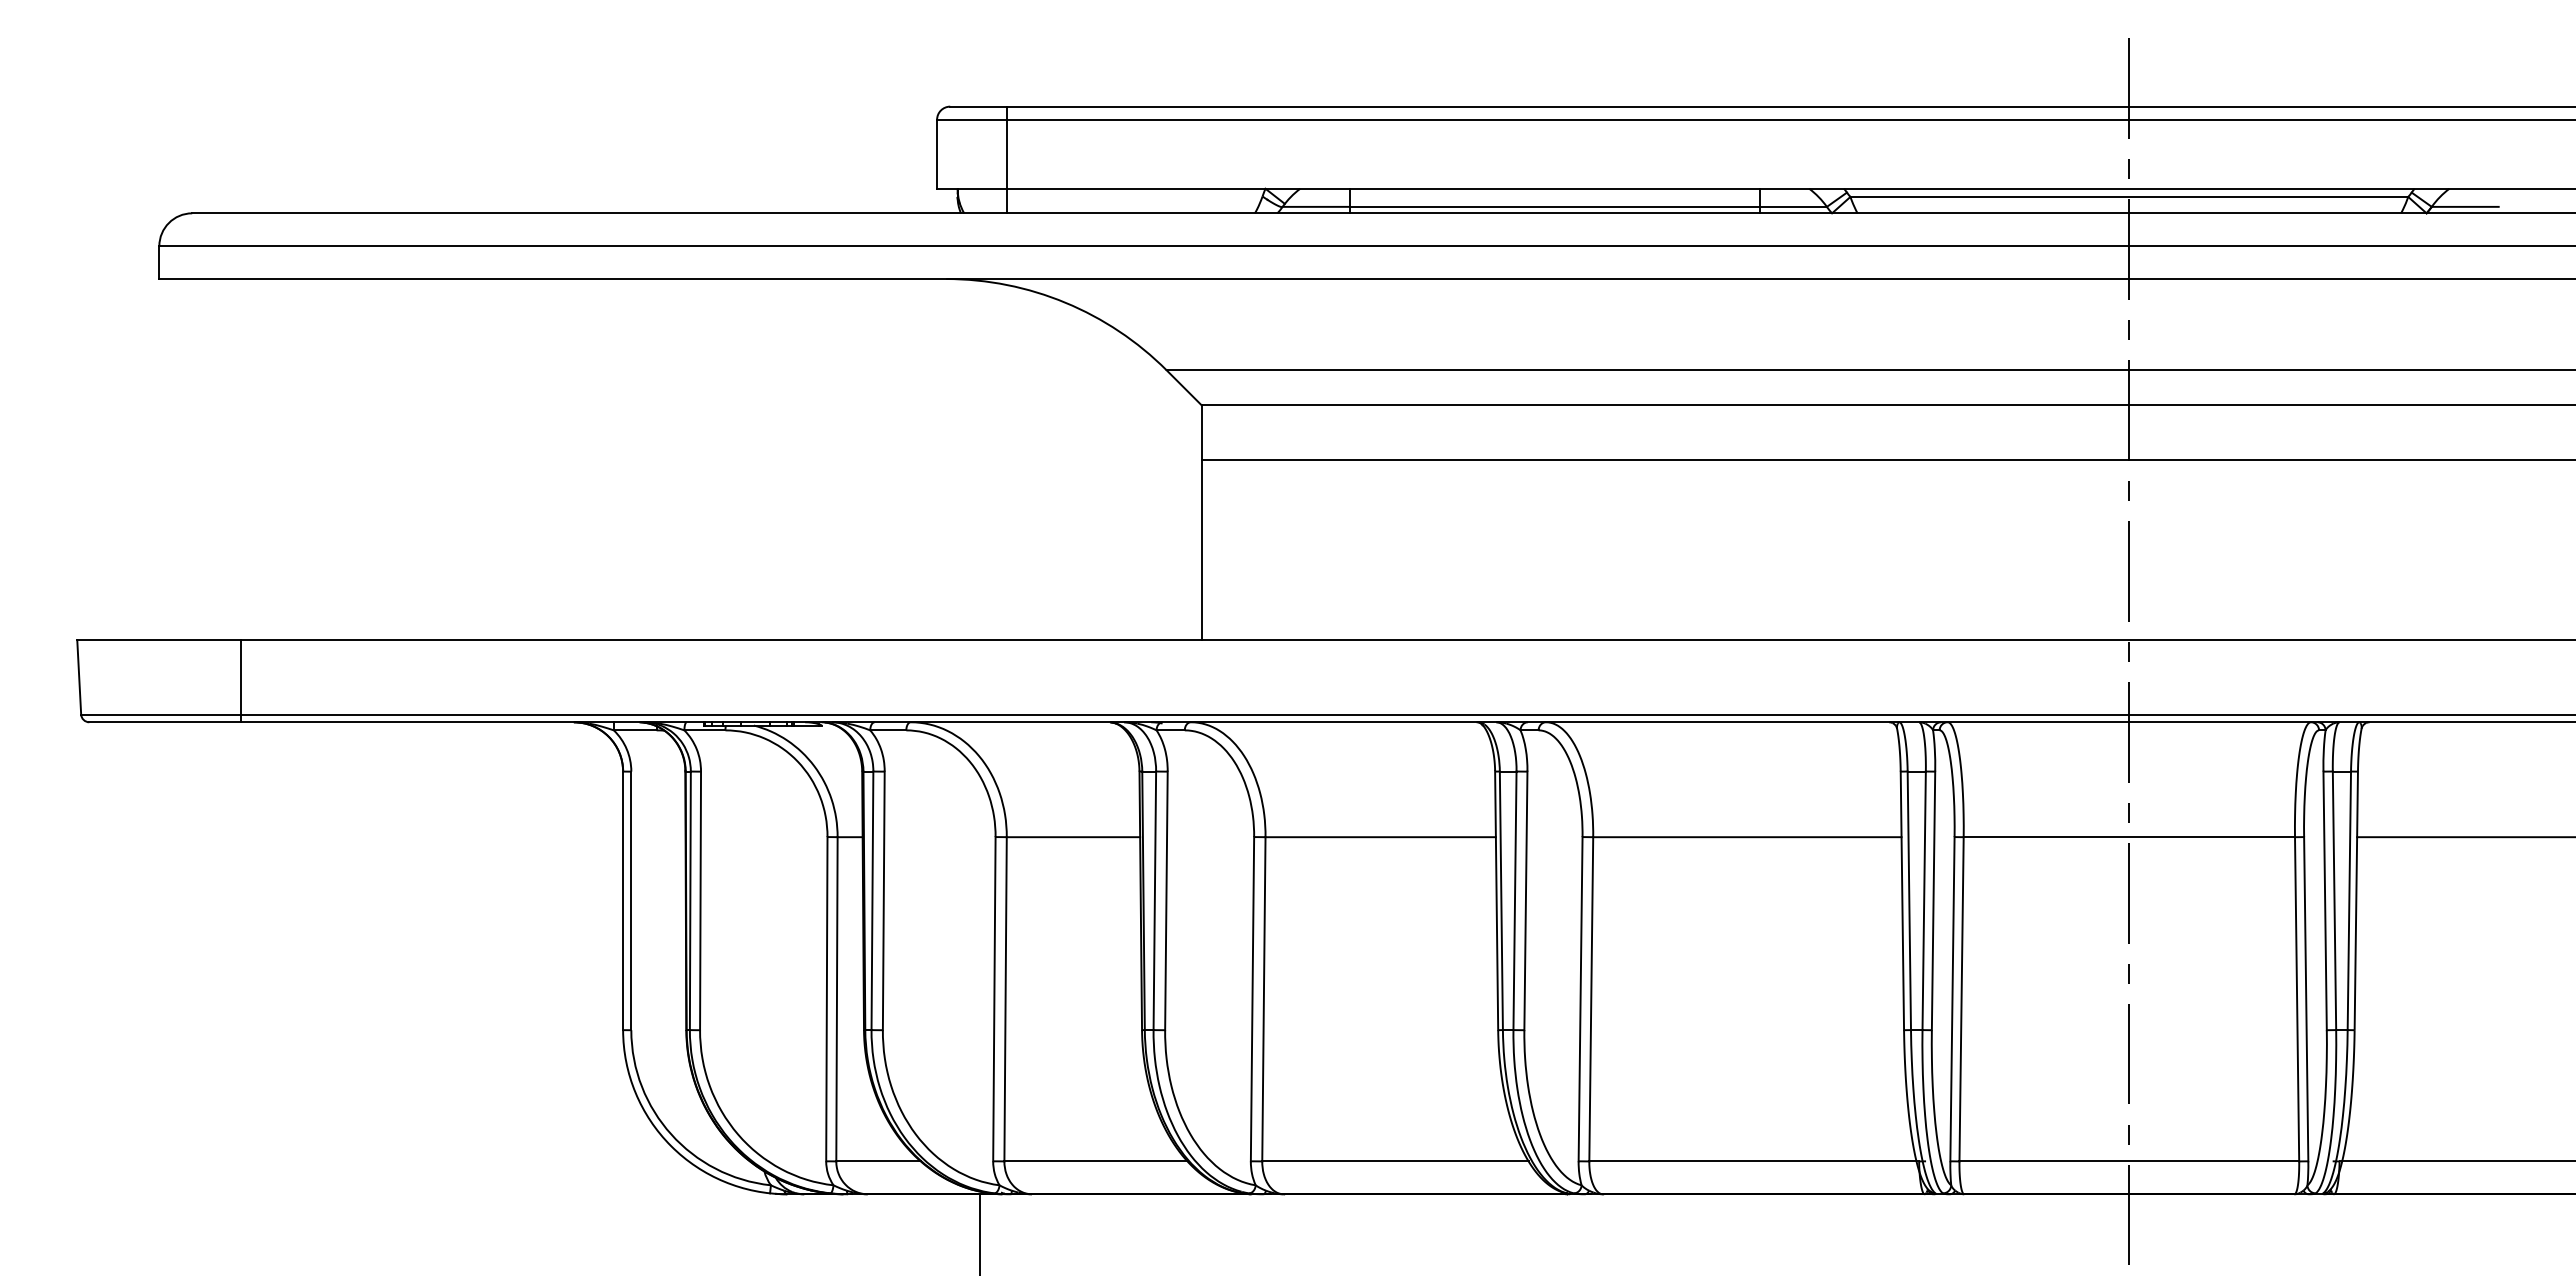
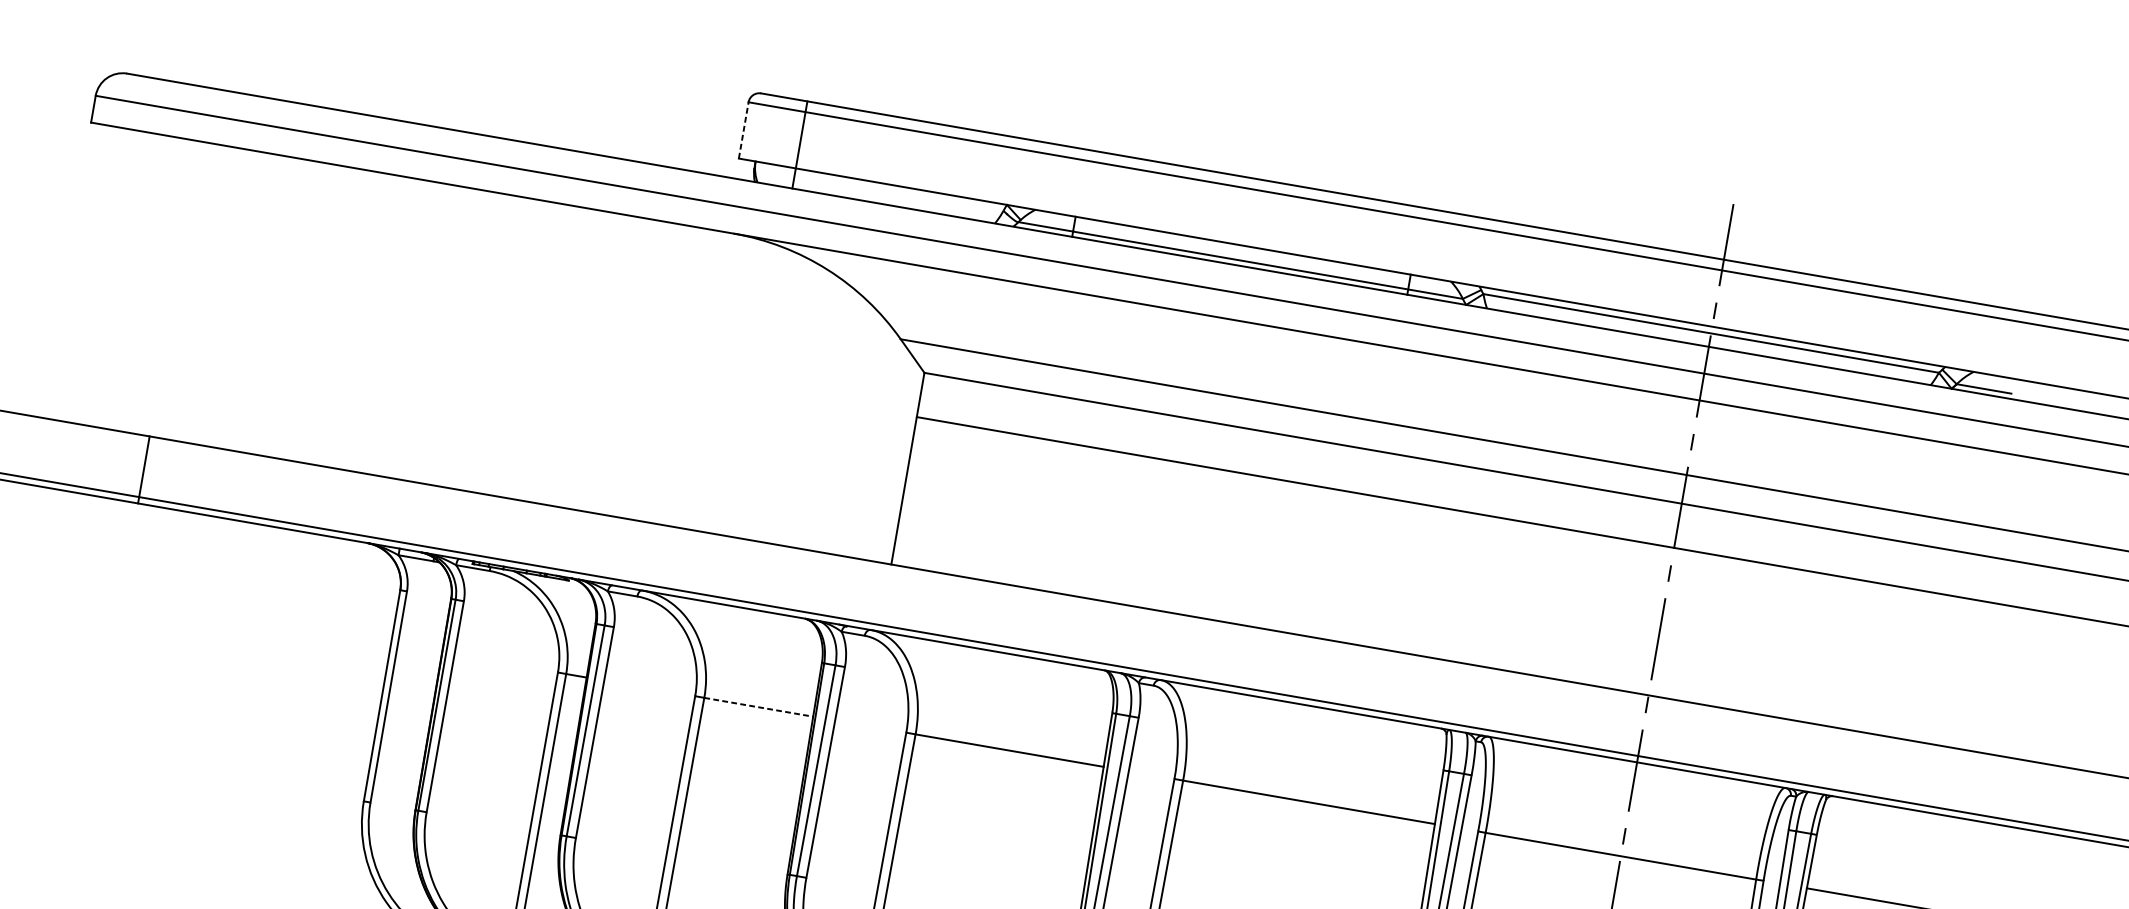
line: (937, 153) -> (744, 129), solid -> dashed
line: (241, 681) -> (143, 470), moved
line: (1073, 837) -> (758, 707), solid -> dashed

